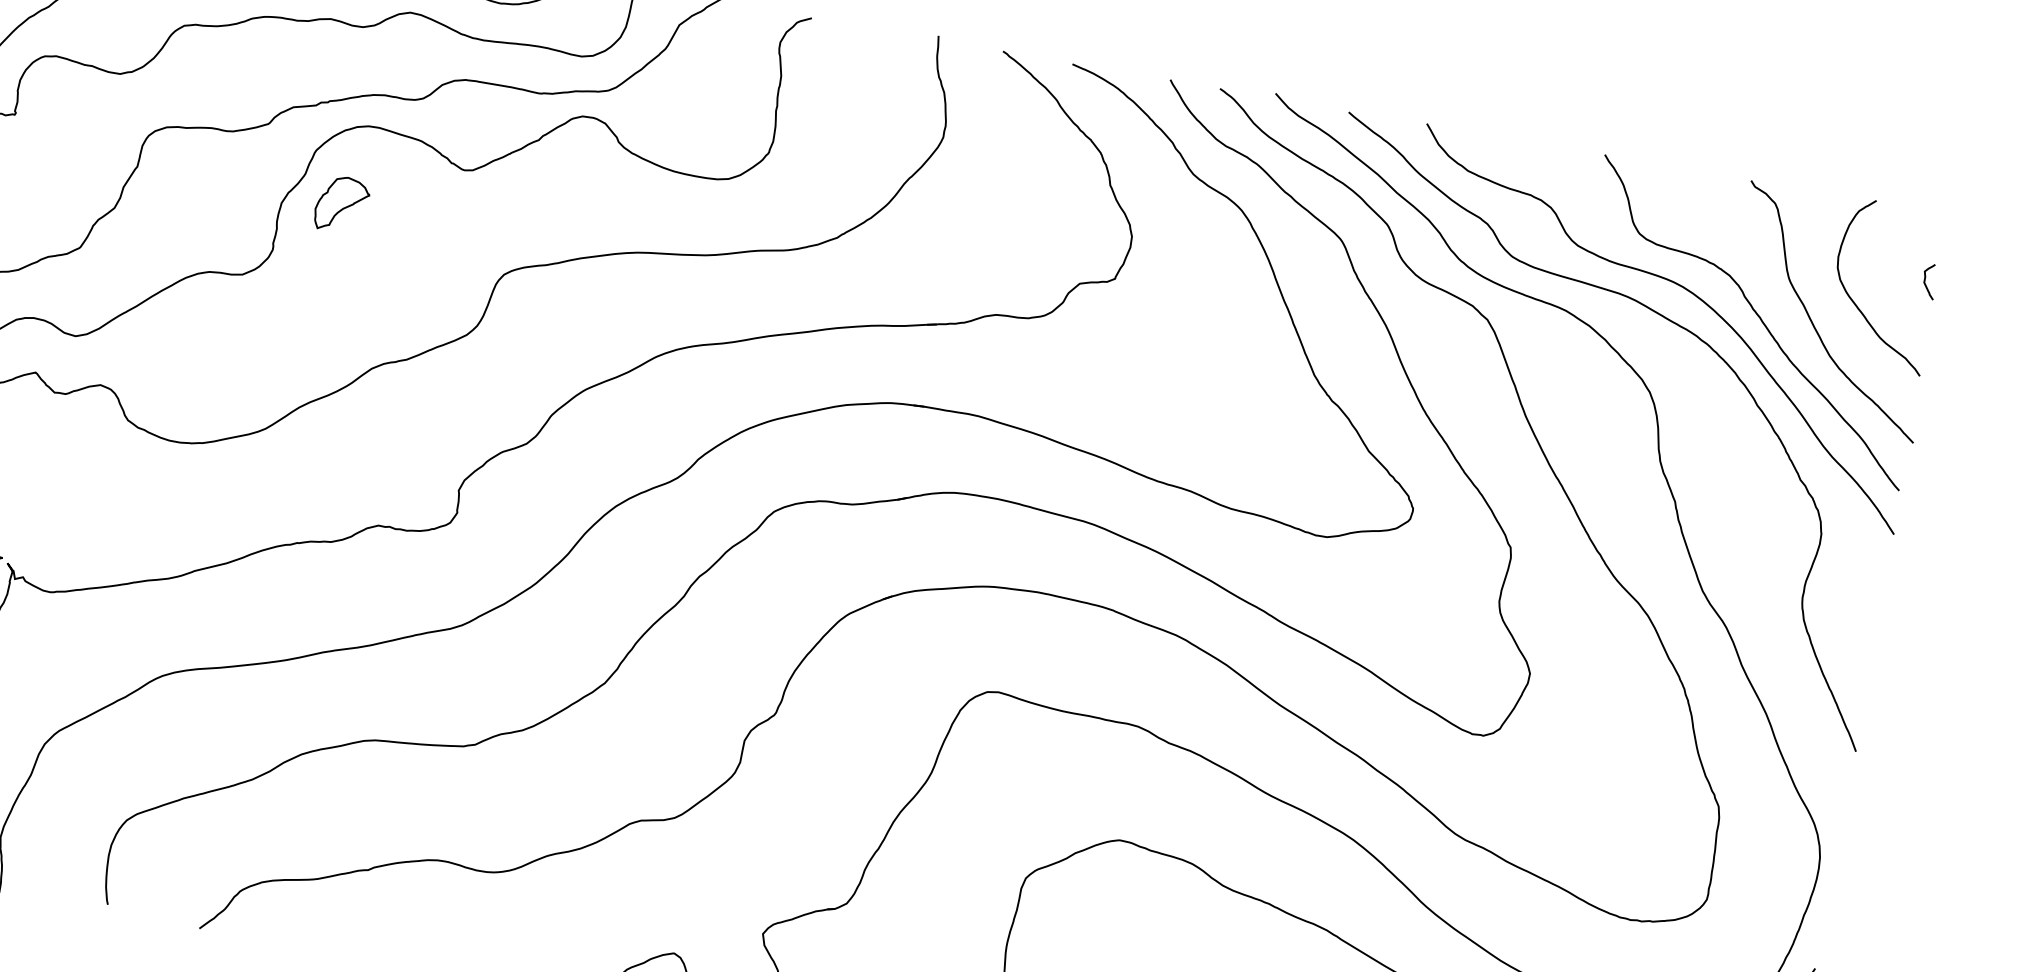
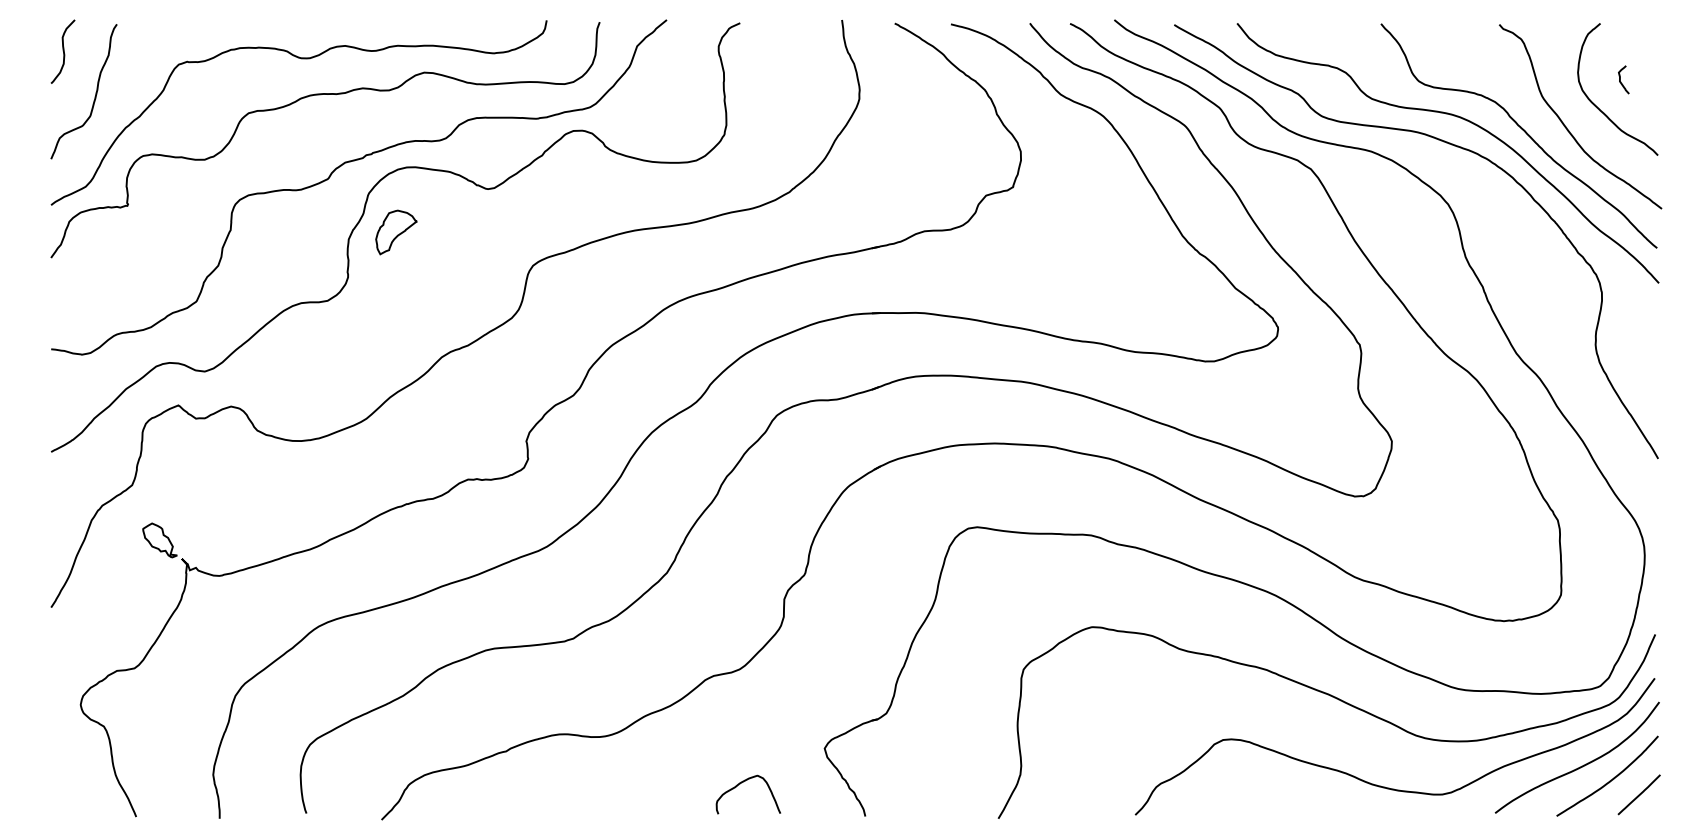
curve: (1926, 283) -> (1621, 81), moved

